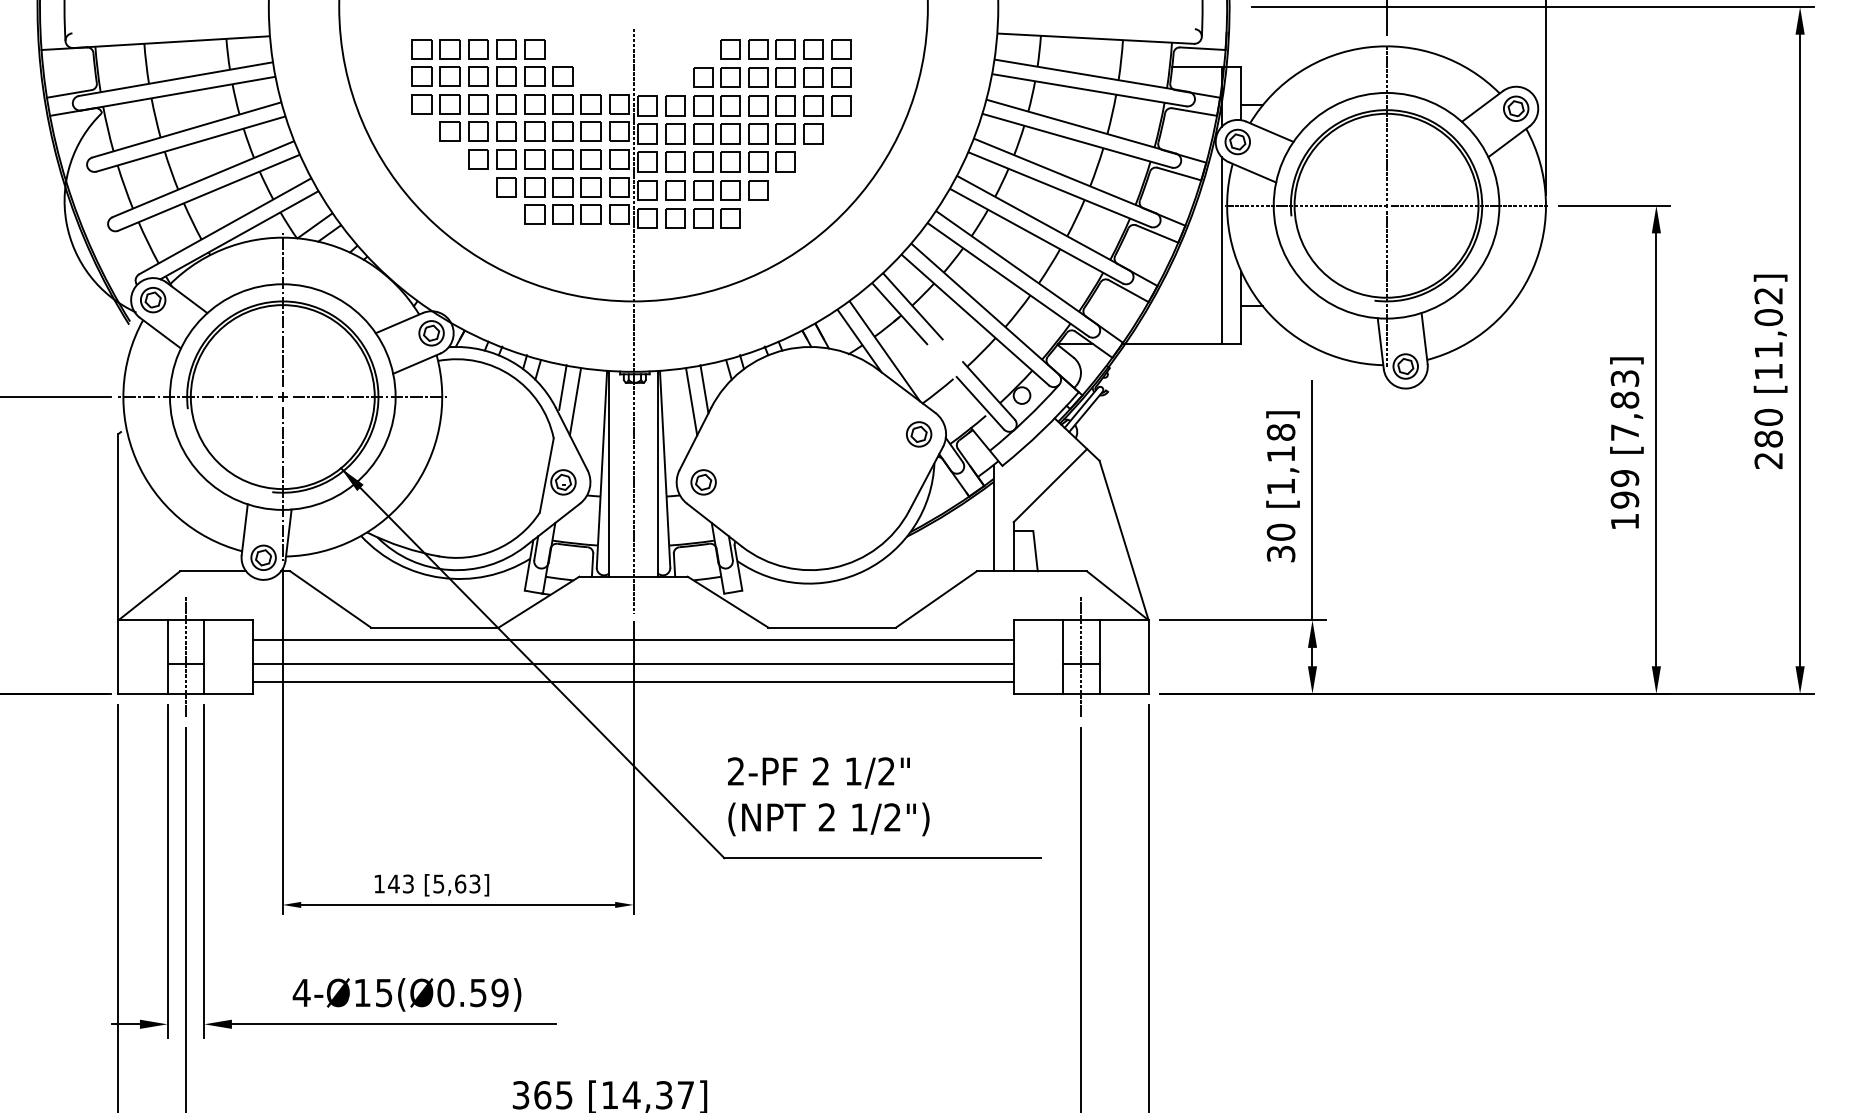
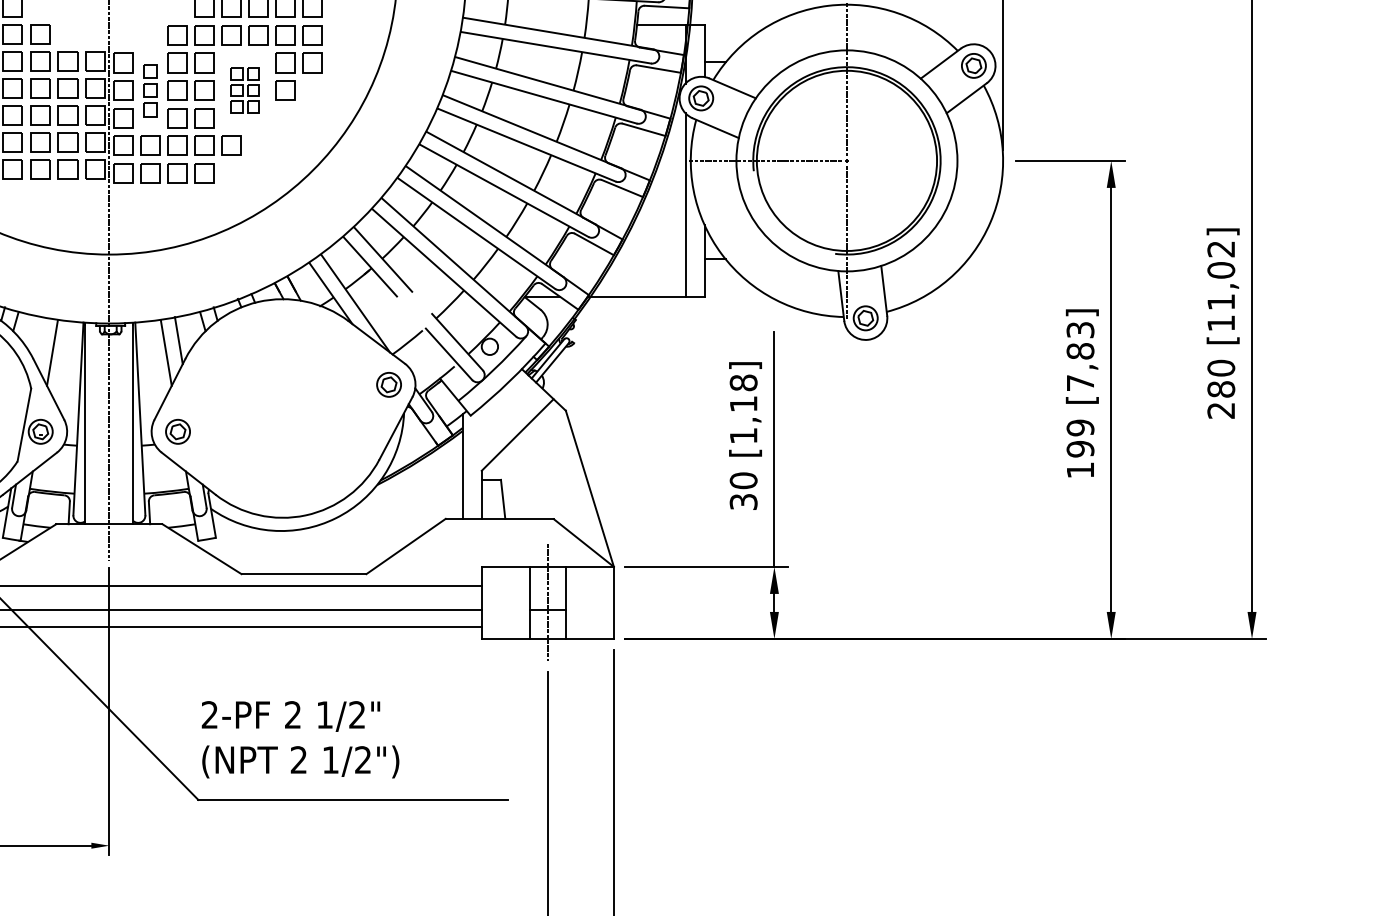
part: (675, 133) -> (150, 90), size x0.7
part: (771, 133) -> (244, 90), size x0.6
line: (1469, 205) -> (928, 160), removed
line: (562, 387) -> (39, 338), removed

